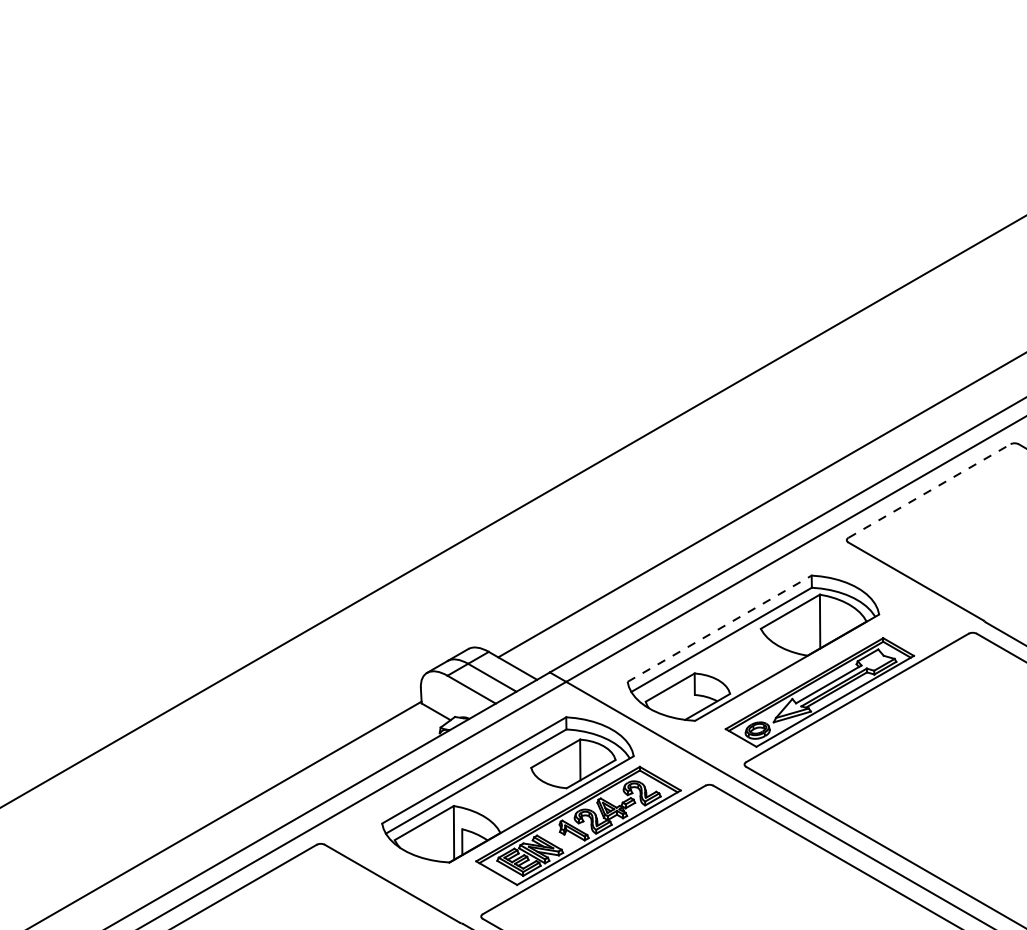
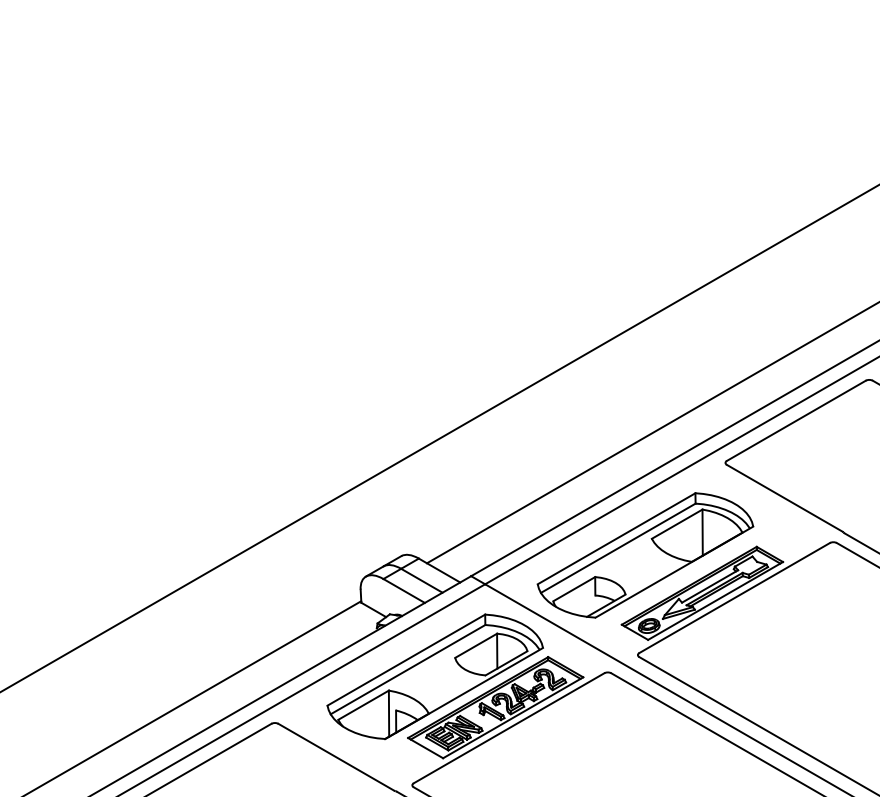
line: (929, 490) -> (796, 420), dashed -> solid
line: (720, 628) -> (617, 538), dashed -> solid

